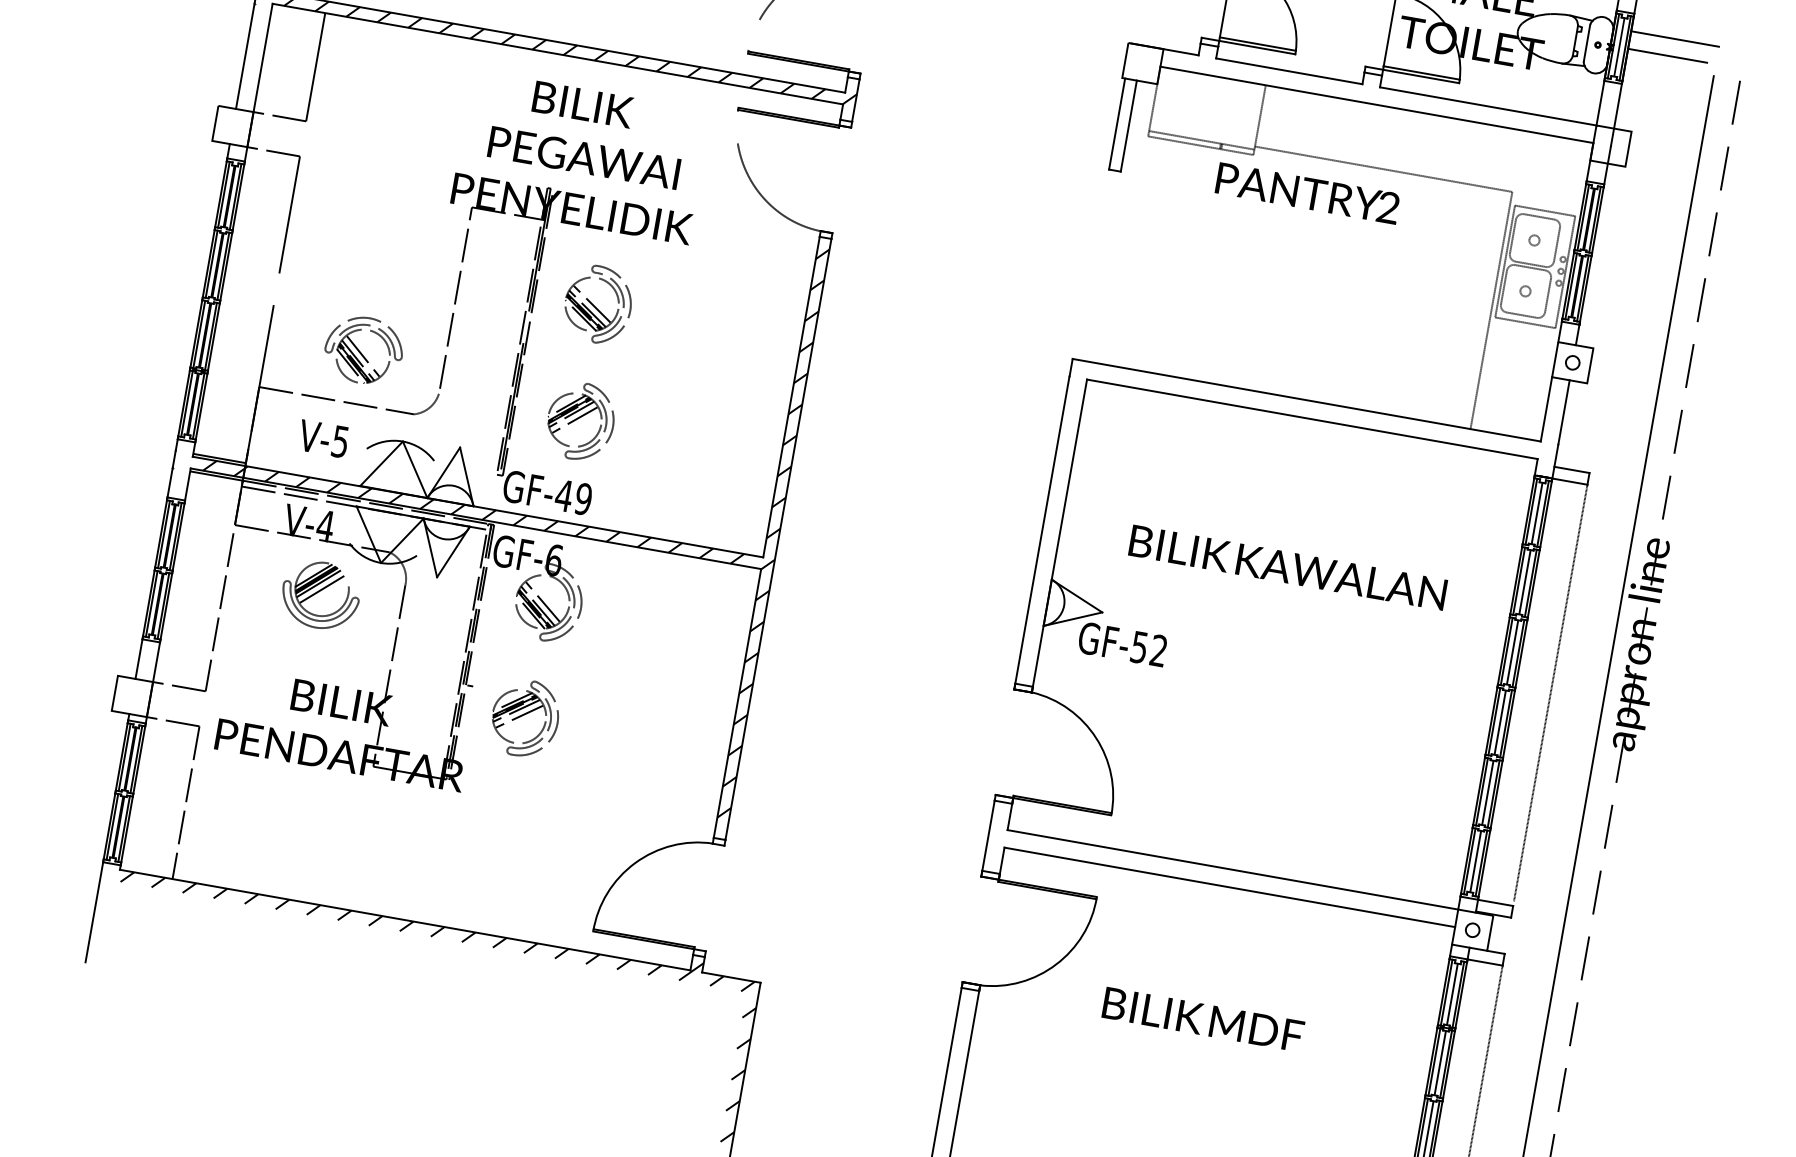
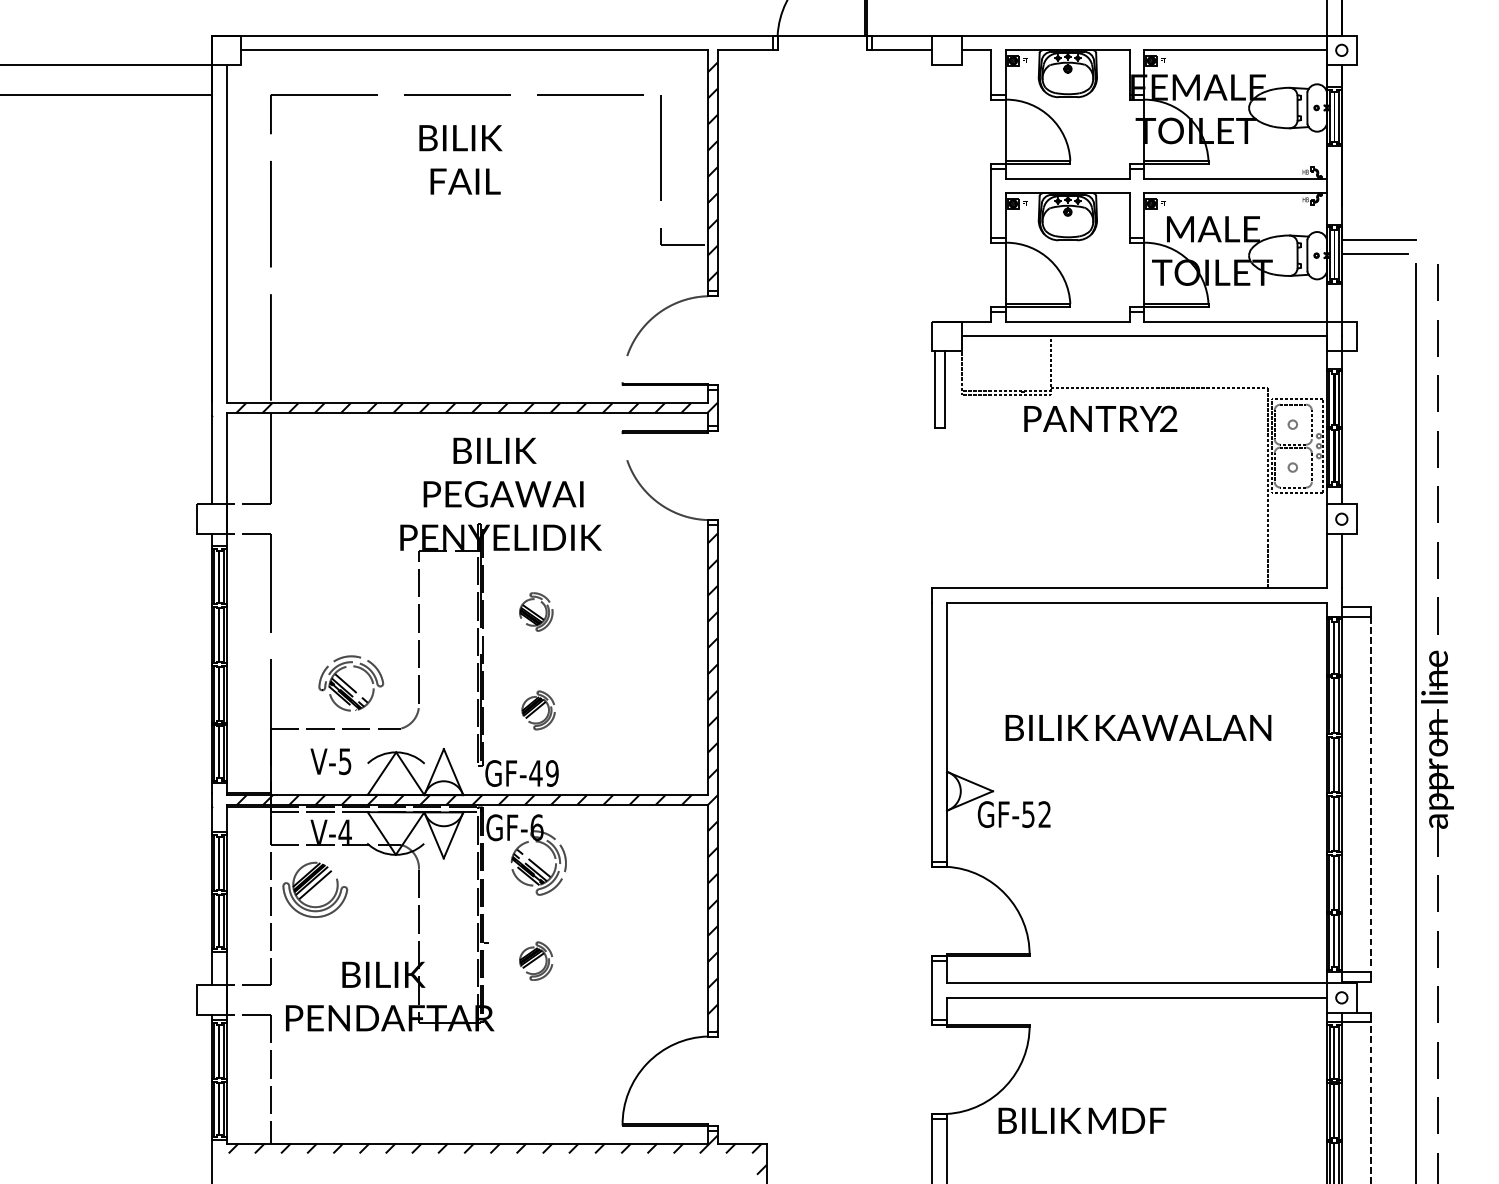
part: (598, 303) -> (536, 611), size x0.6
part: (580, 421) -> (538, 710), size x0.6
part: (321, 594) -> (315, 889), moved
part: (525, 717) -> (536, 960), size x0.6
text: (1203, 1019) -> (1082, 1120), moved

